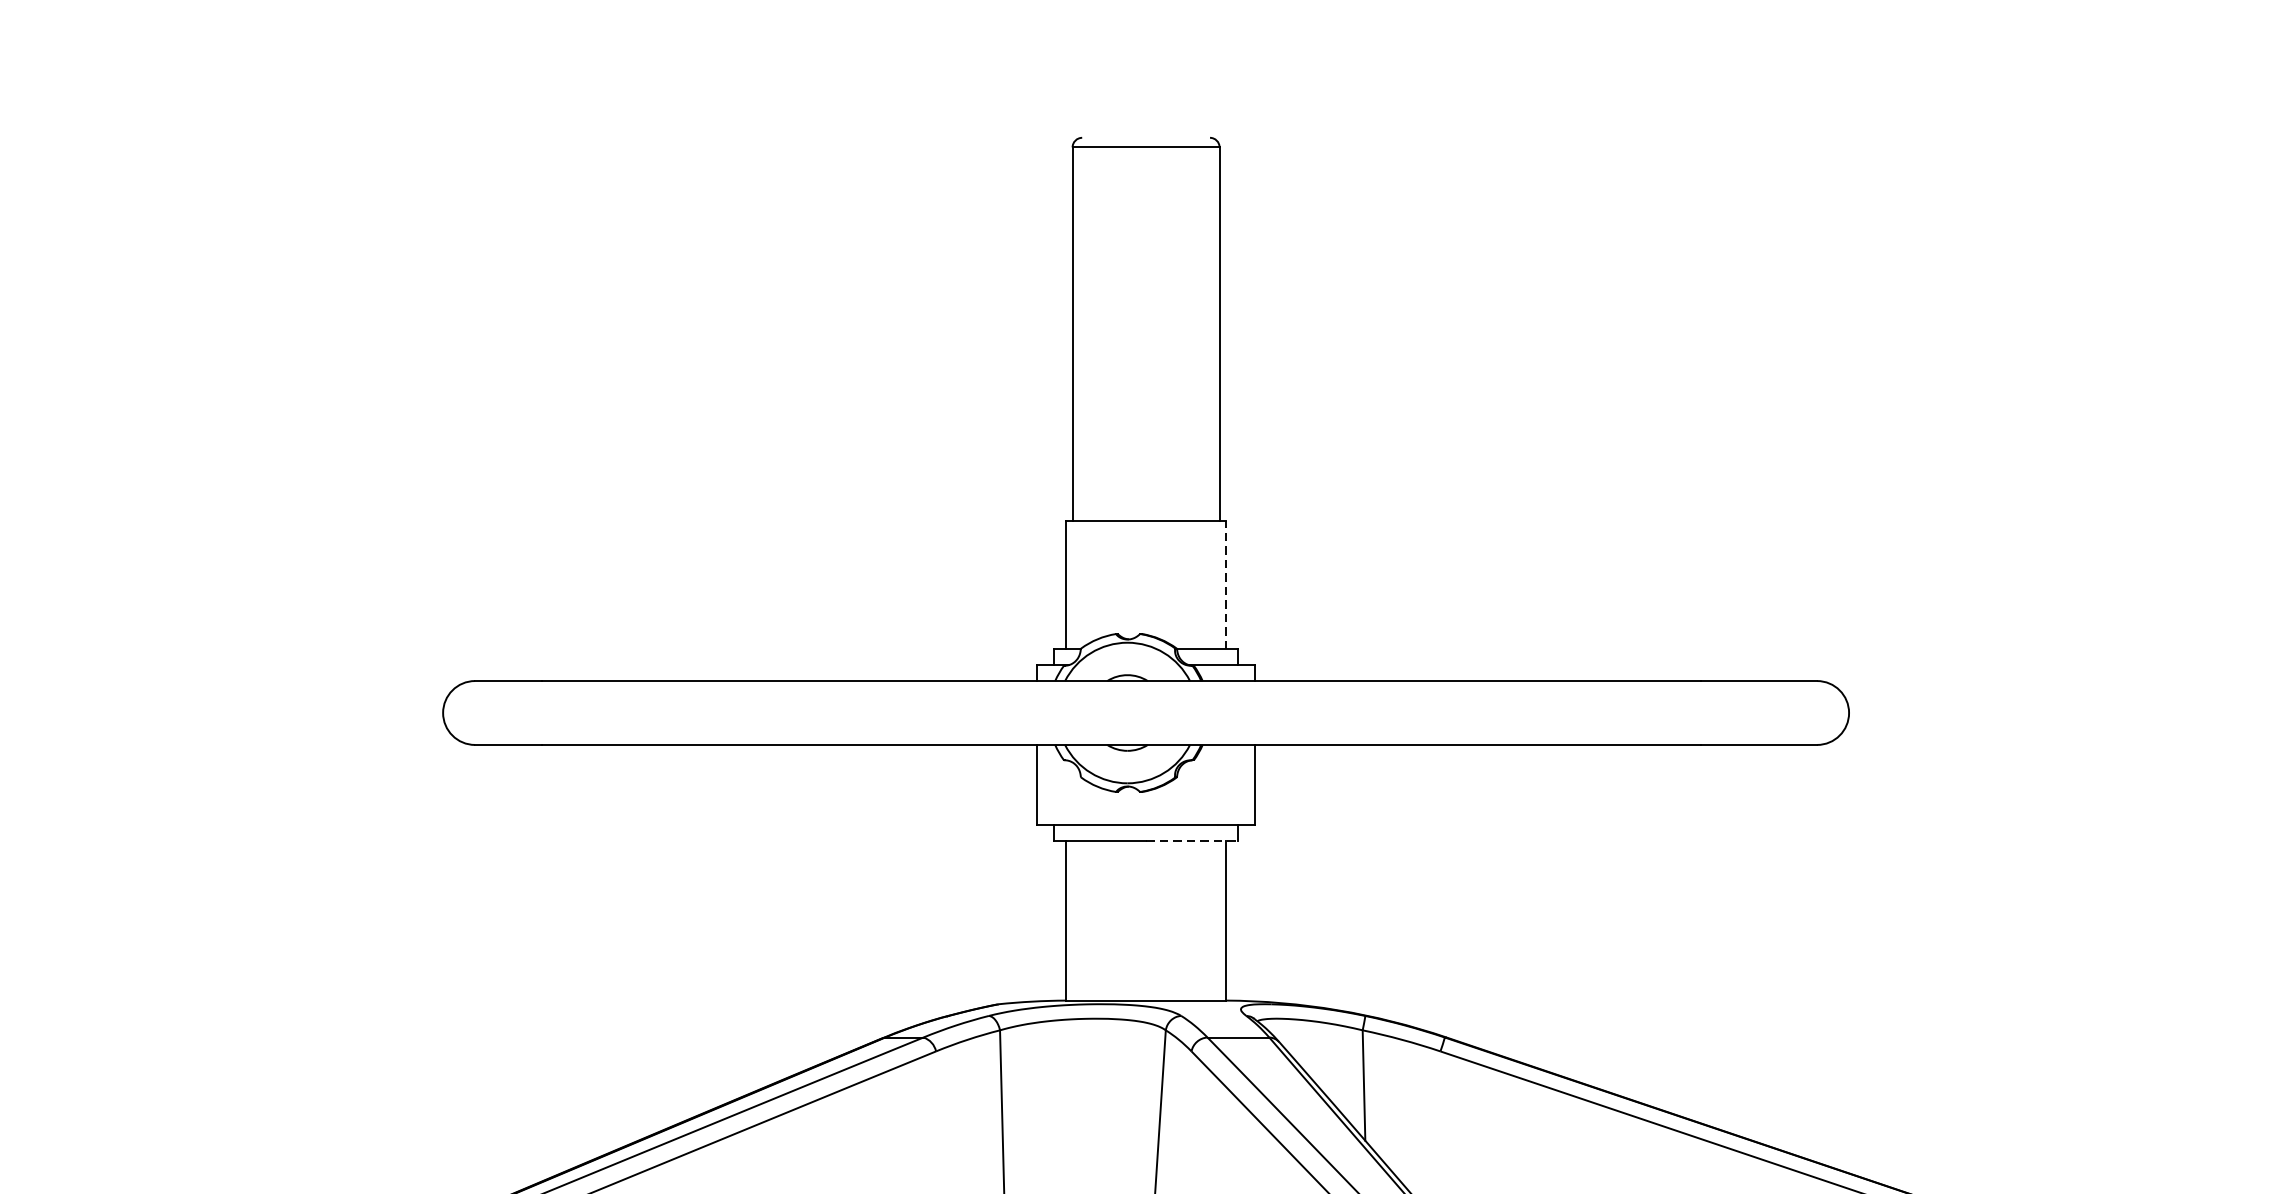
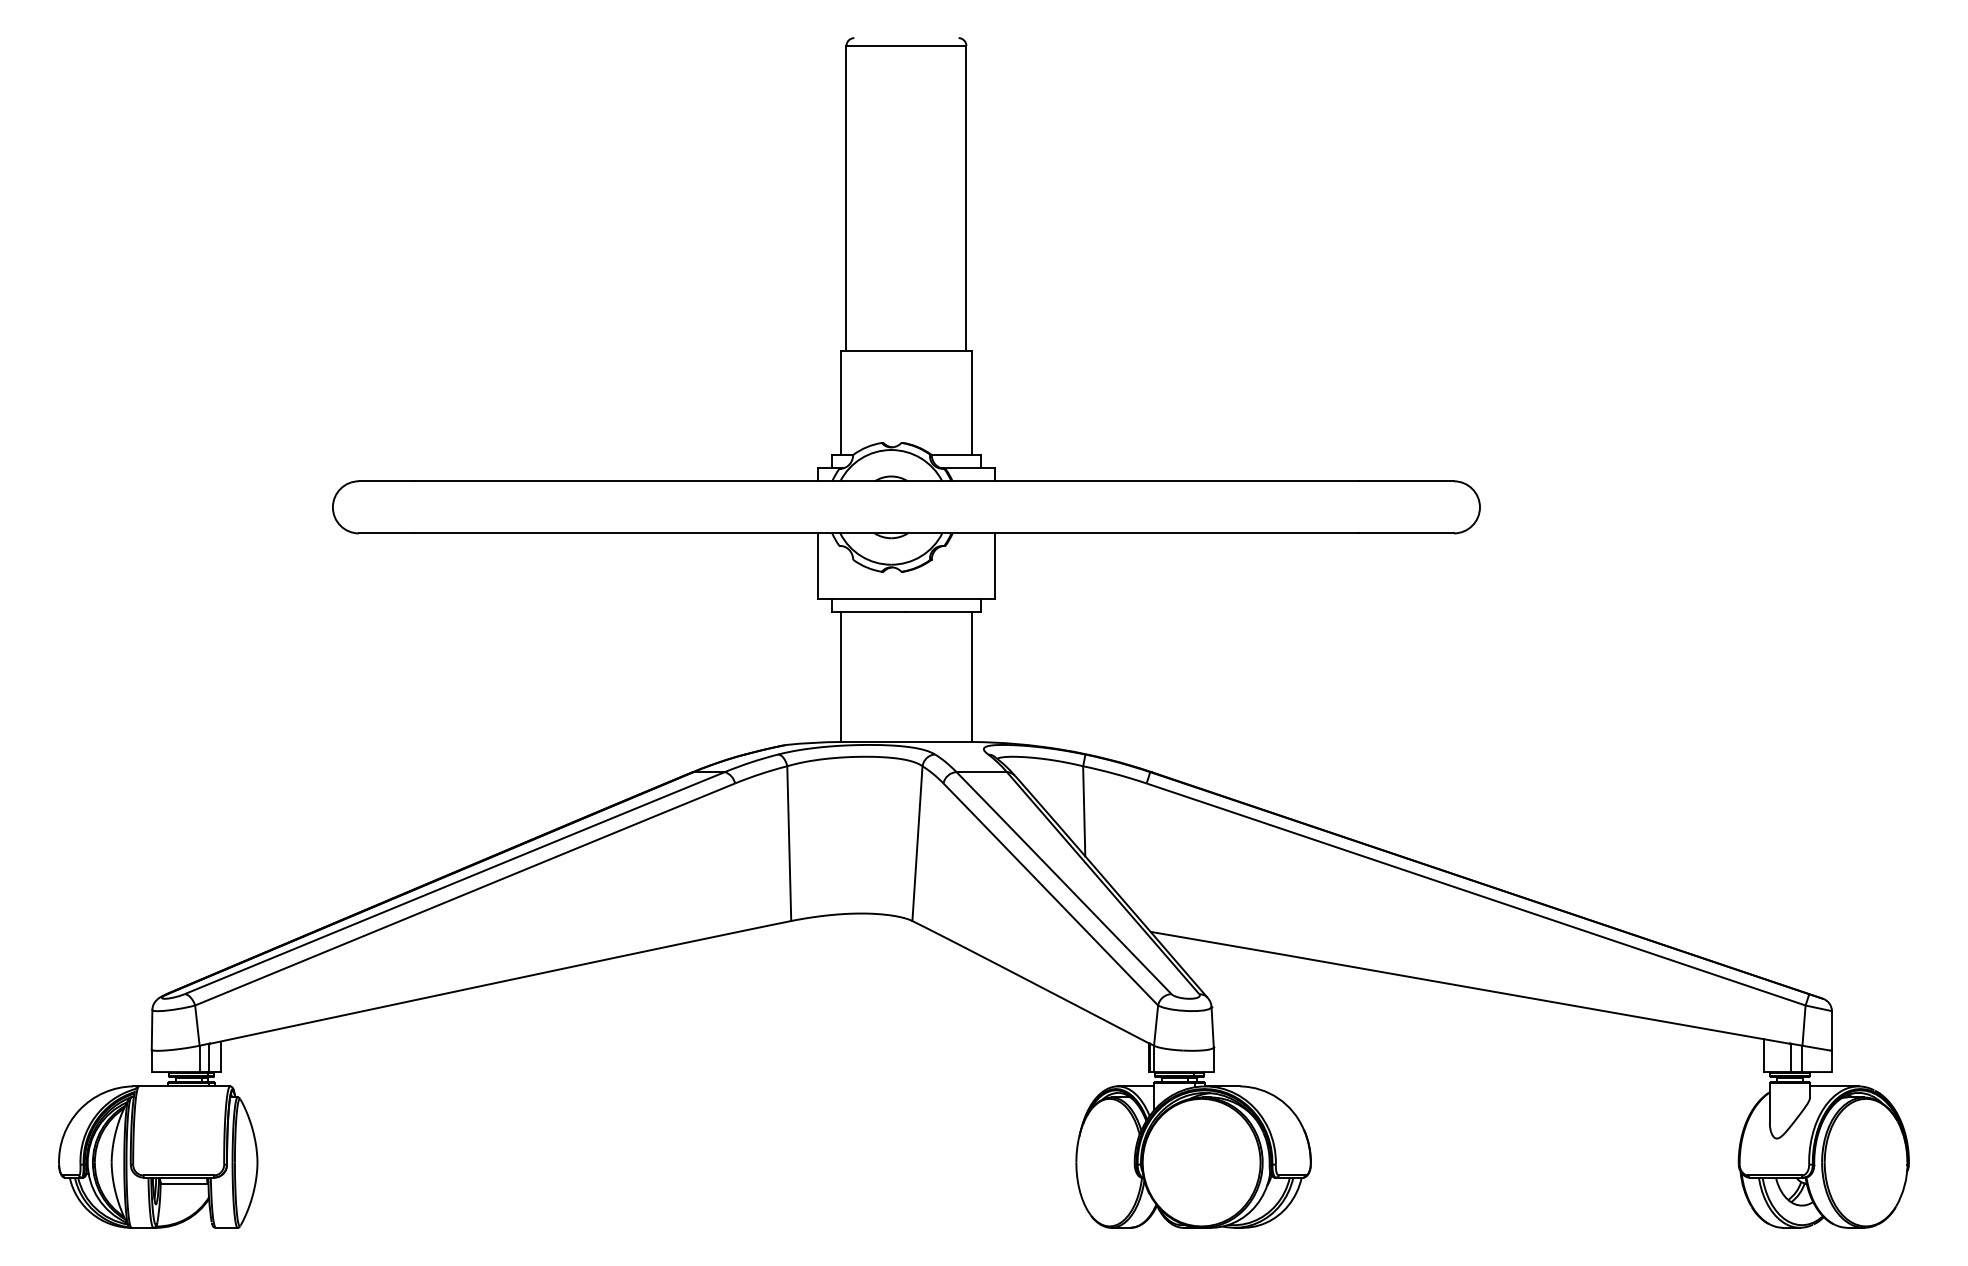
line: (1225, 584) -> (971, 402), dashed -> solid
line: (1192, 840) -> (944, 611), dashed -> solid

